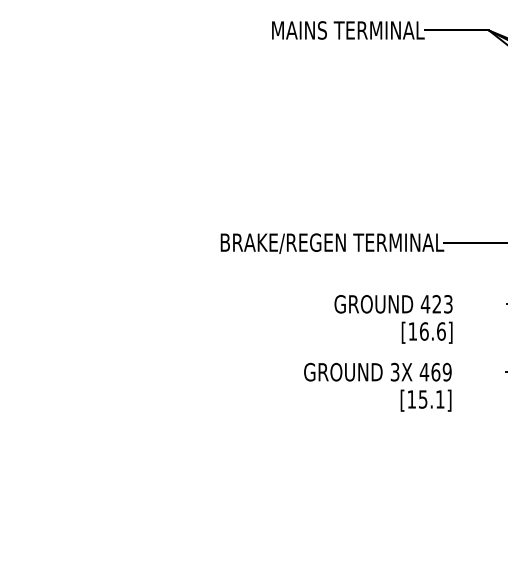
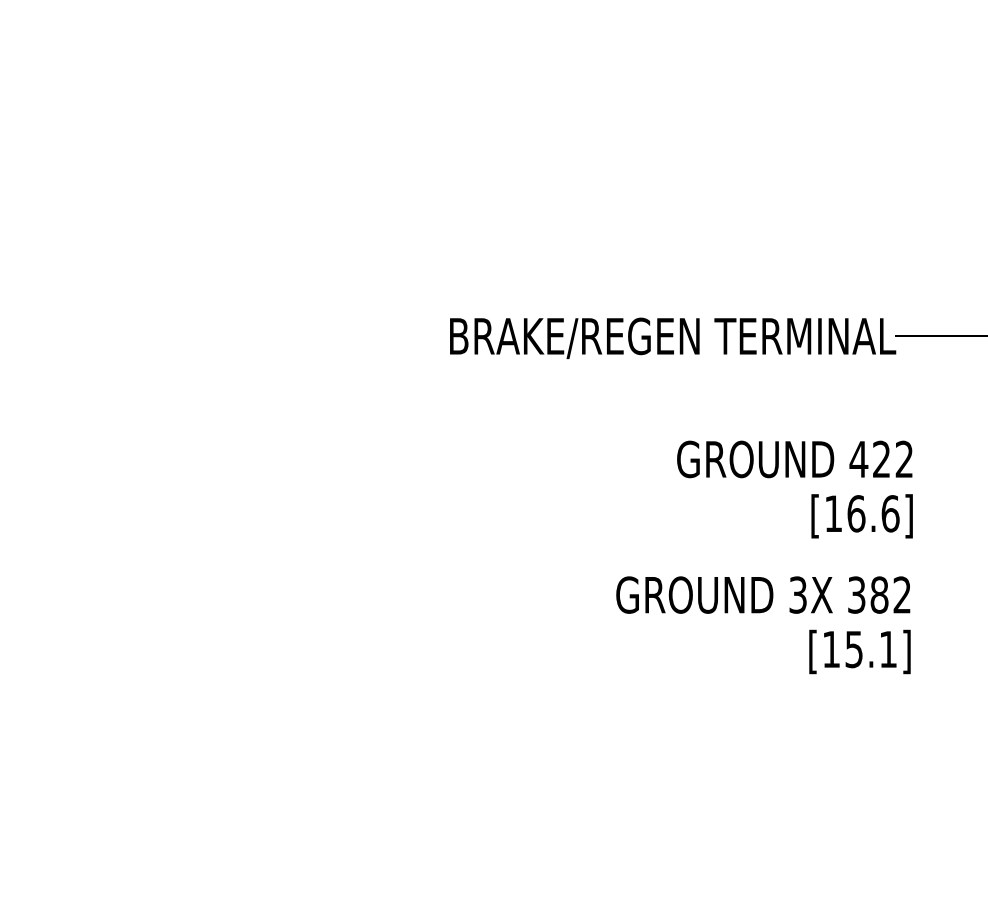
text: (448, 304) -> (904, 459), 423 -> 422
text: (435, 371) -> (878, 593), 469 -> 382

